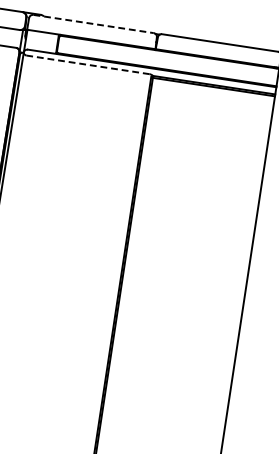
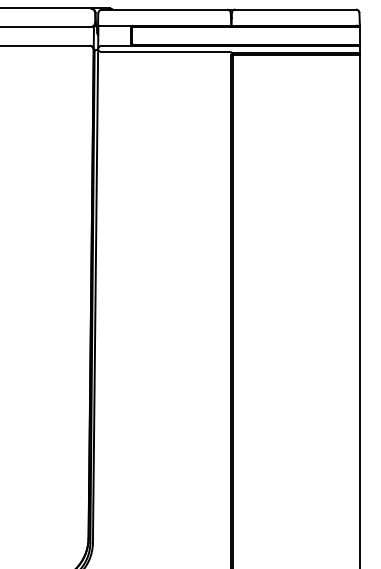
line: (94, 23) -> (165, 9), dashed -> solid
line: (88, 65) -> (165, 52), dashed -> solid

